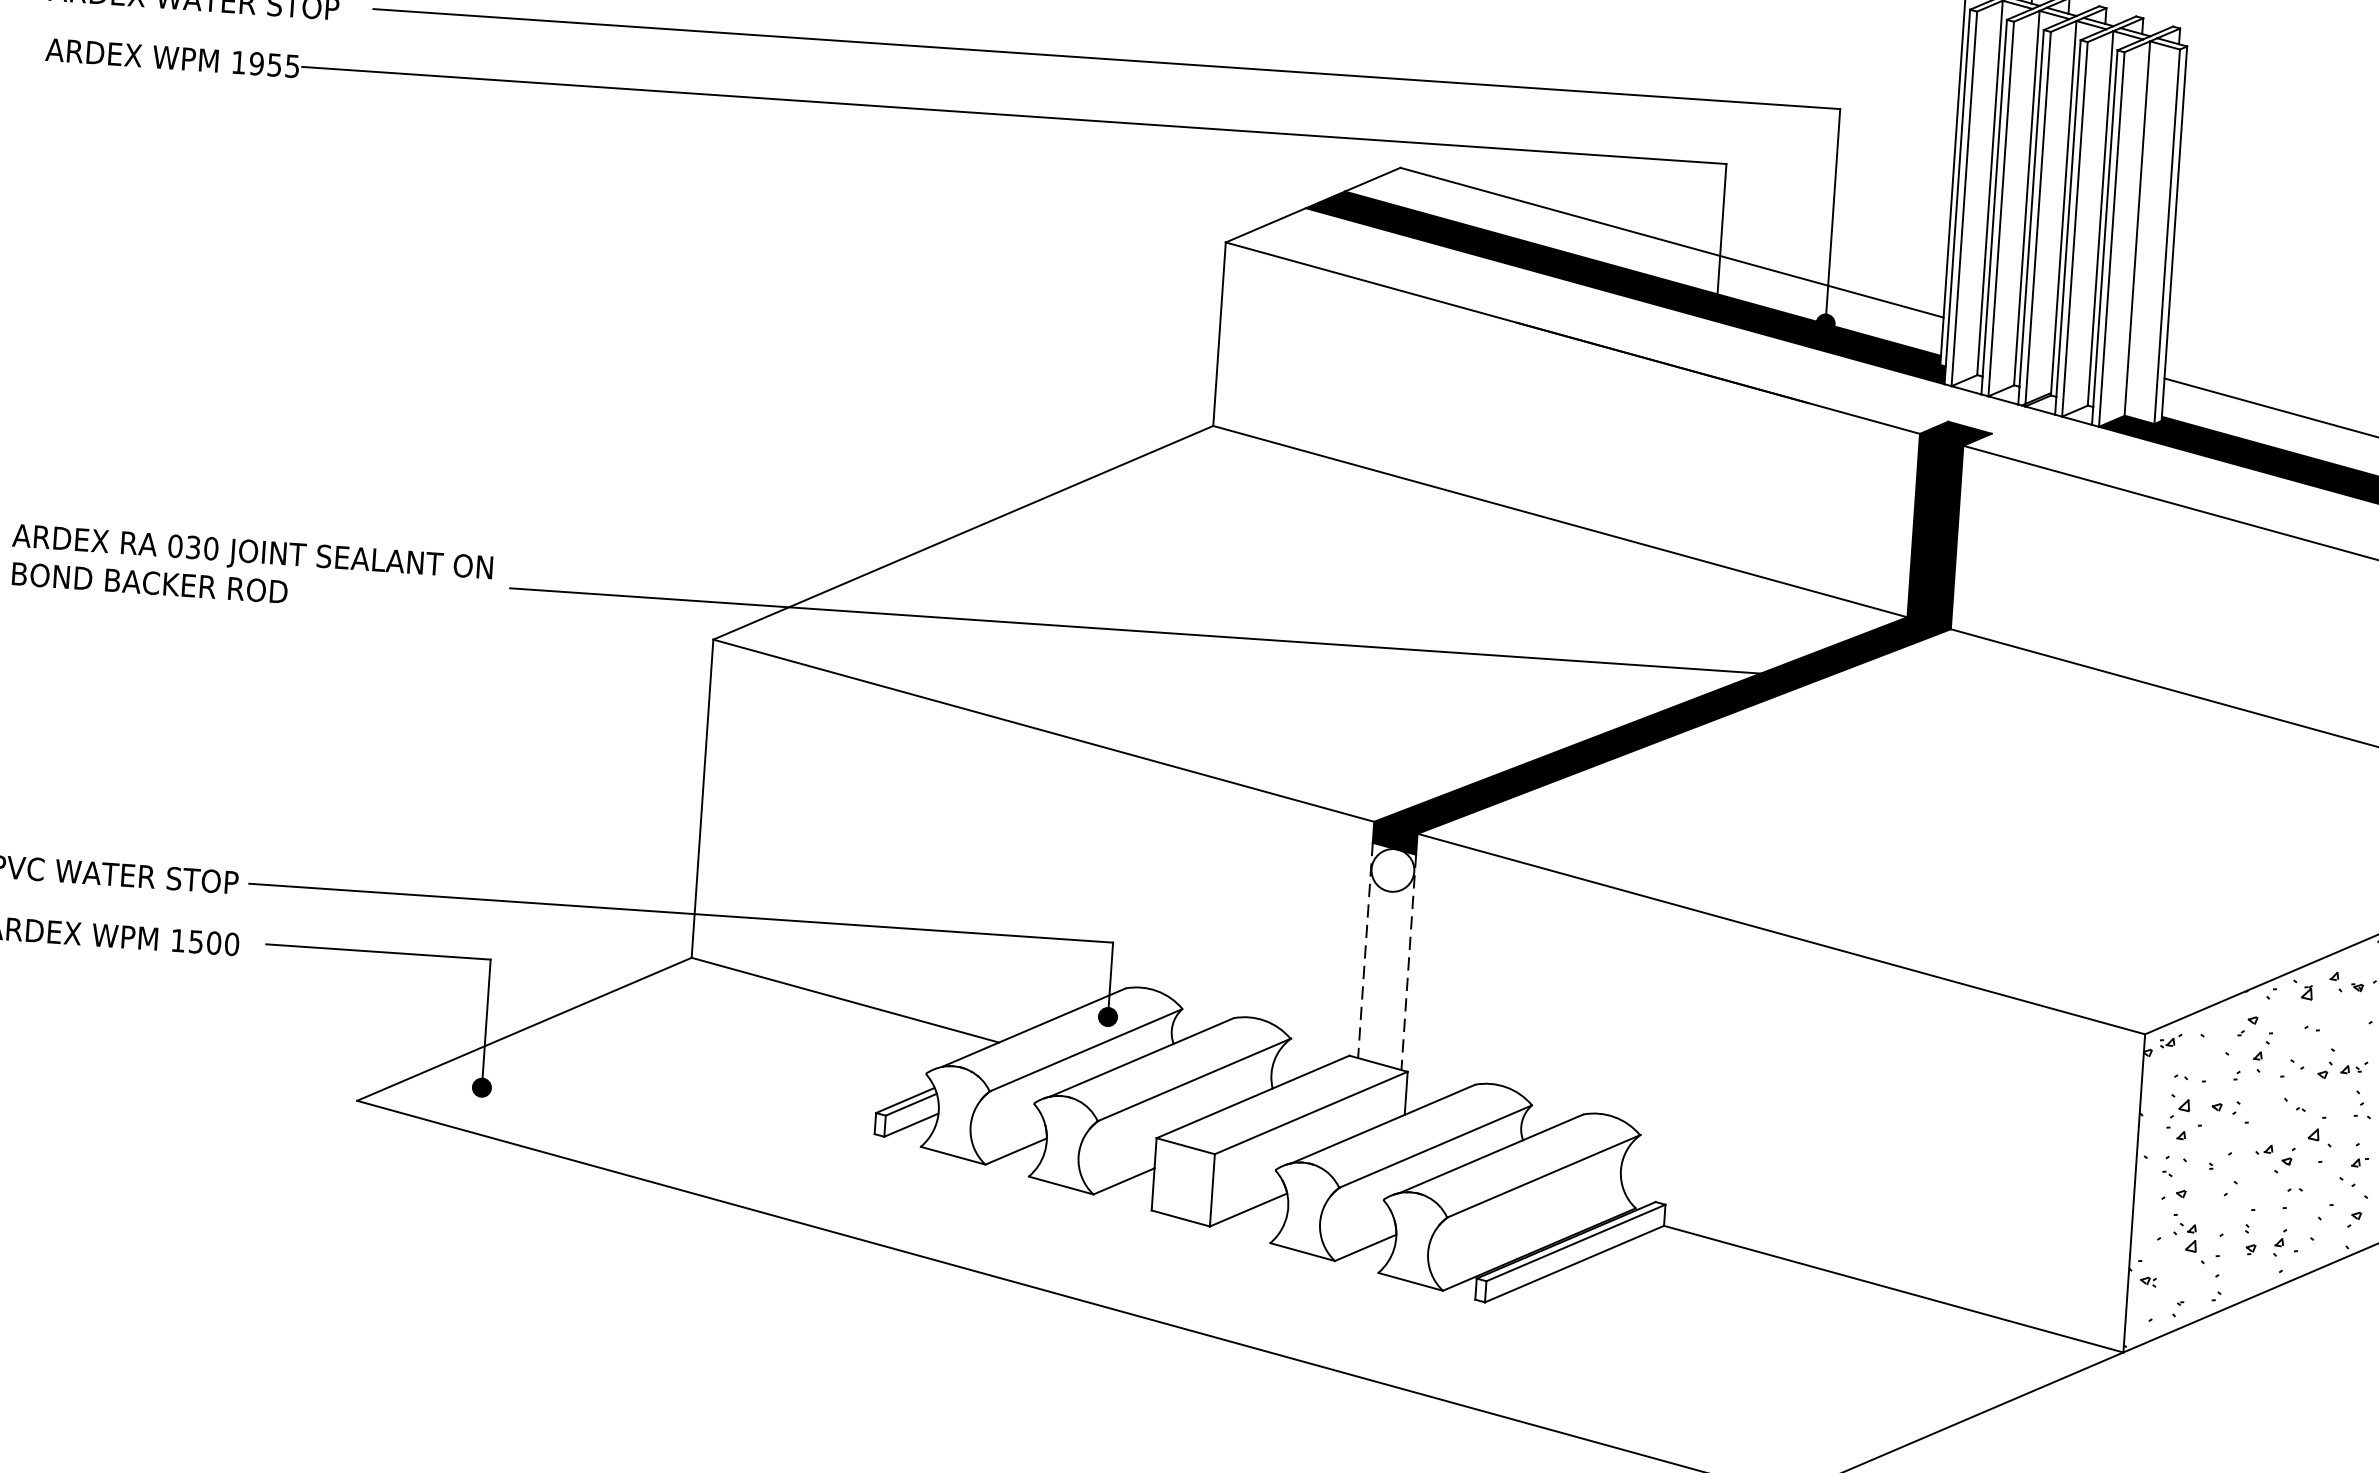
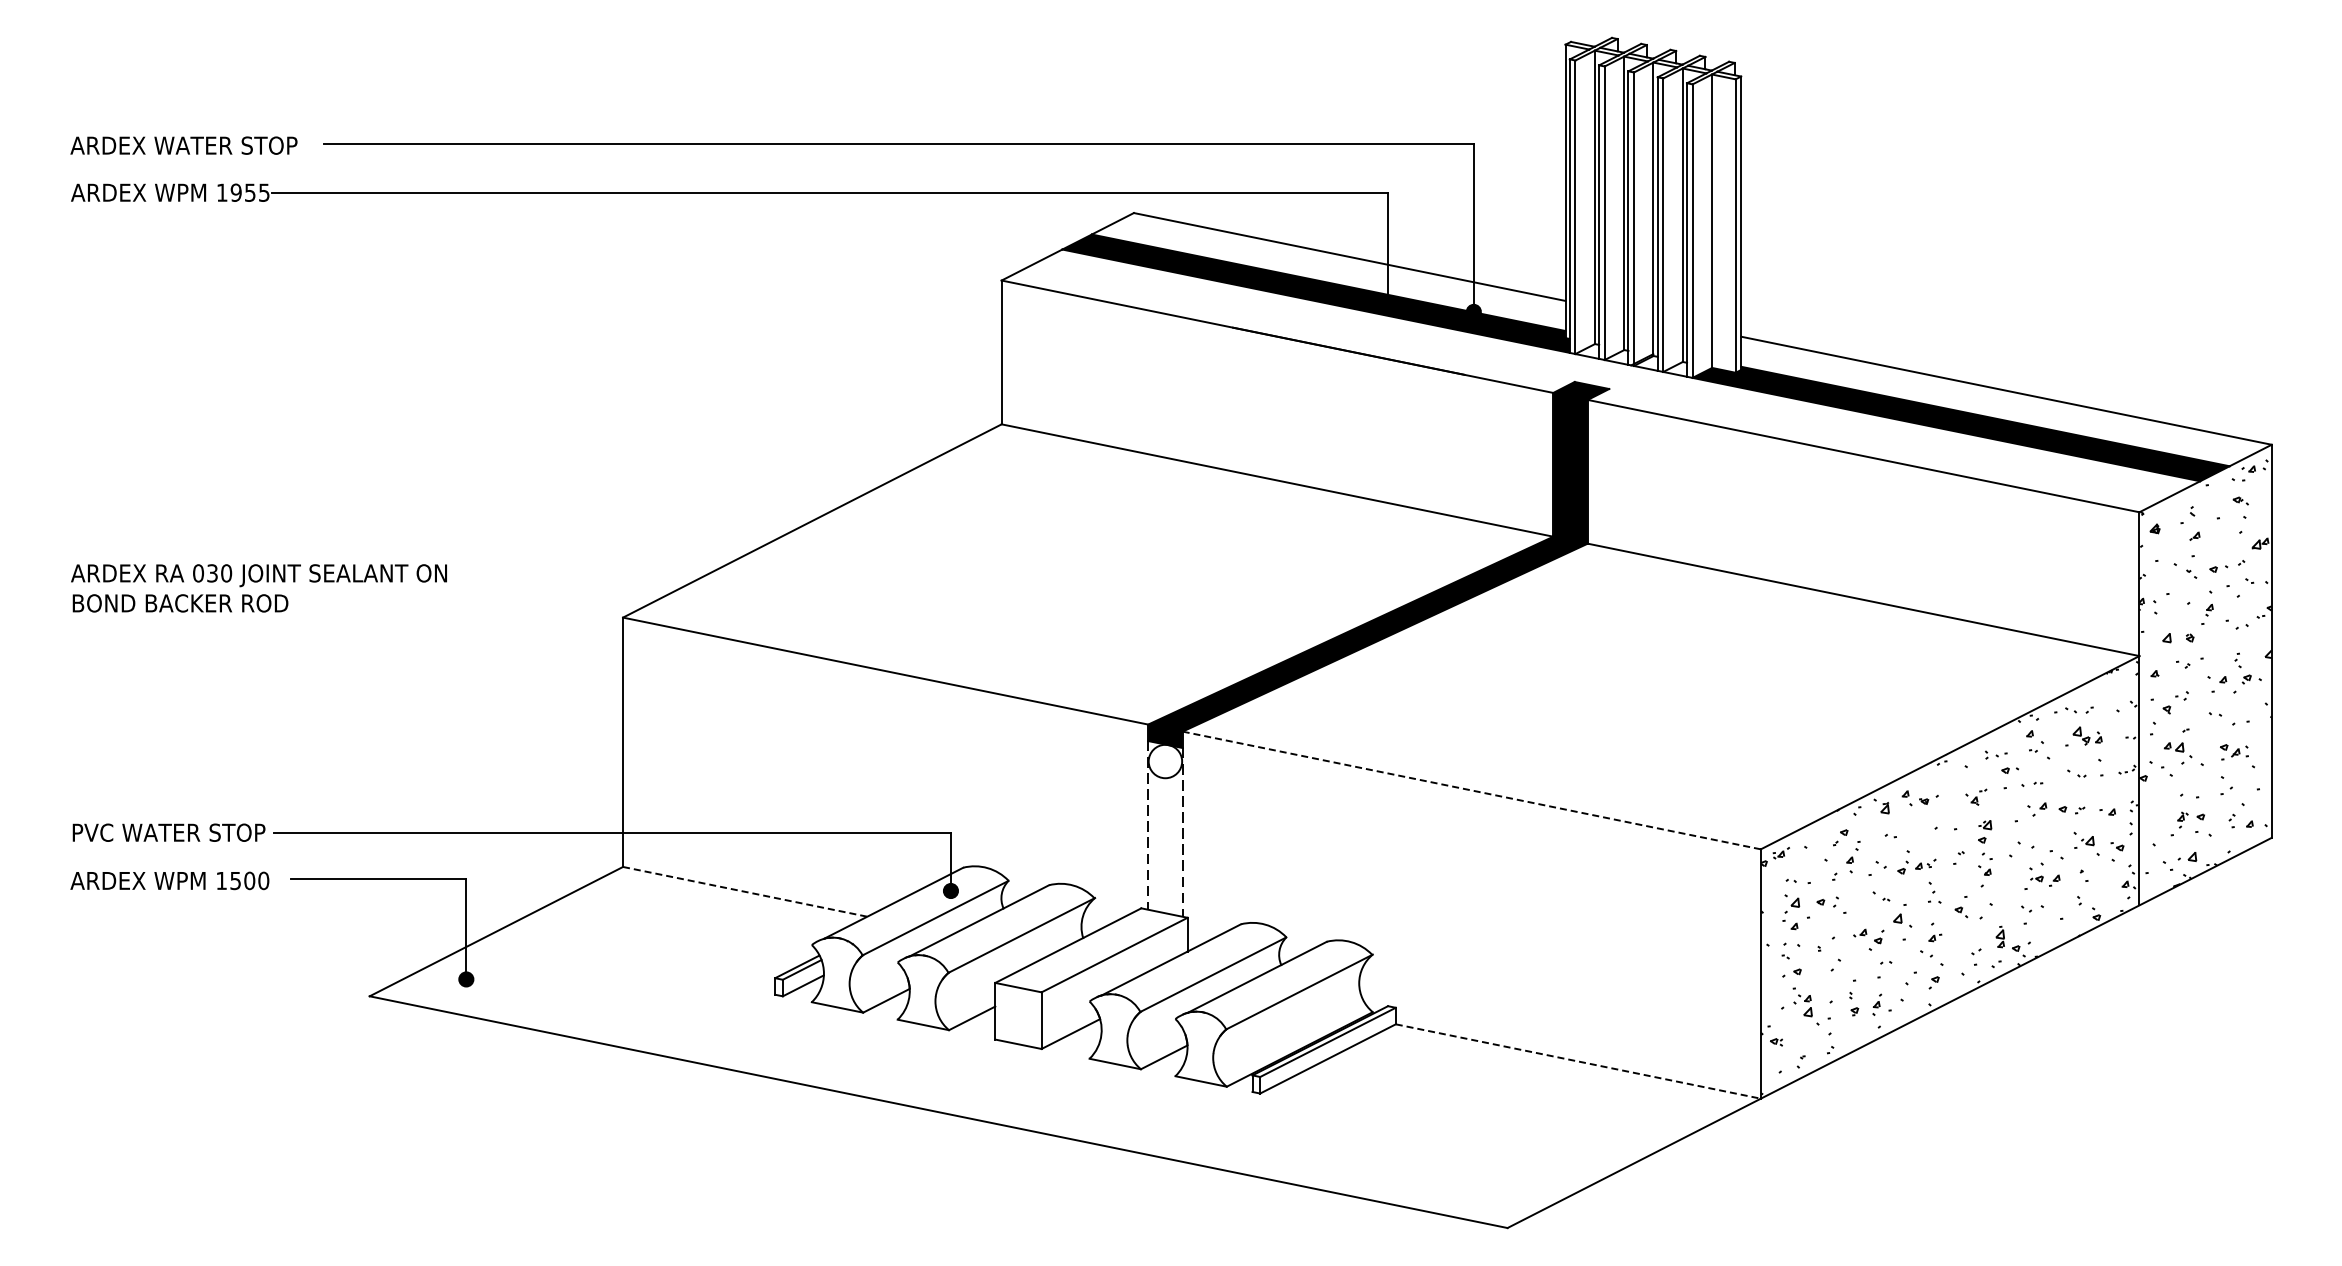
line: (1150, 632) -> (963, 588), removed
line: (1782, 934) -> (1472, 790), solid -> dashed
line: (845, 999) -> (745, 891), solid -> dashed
line: (1893, 1289) -> (1578, 1061), solid -> dashed

